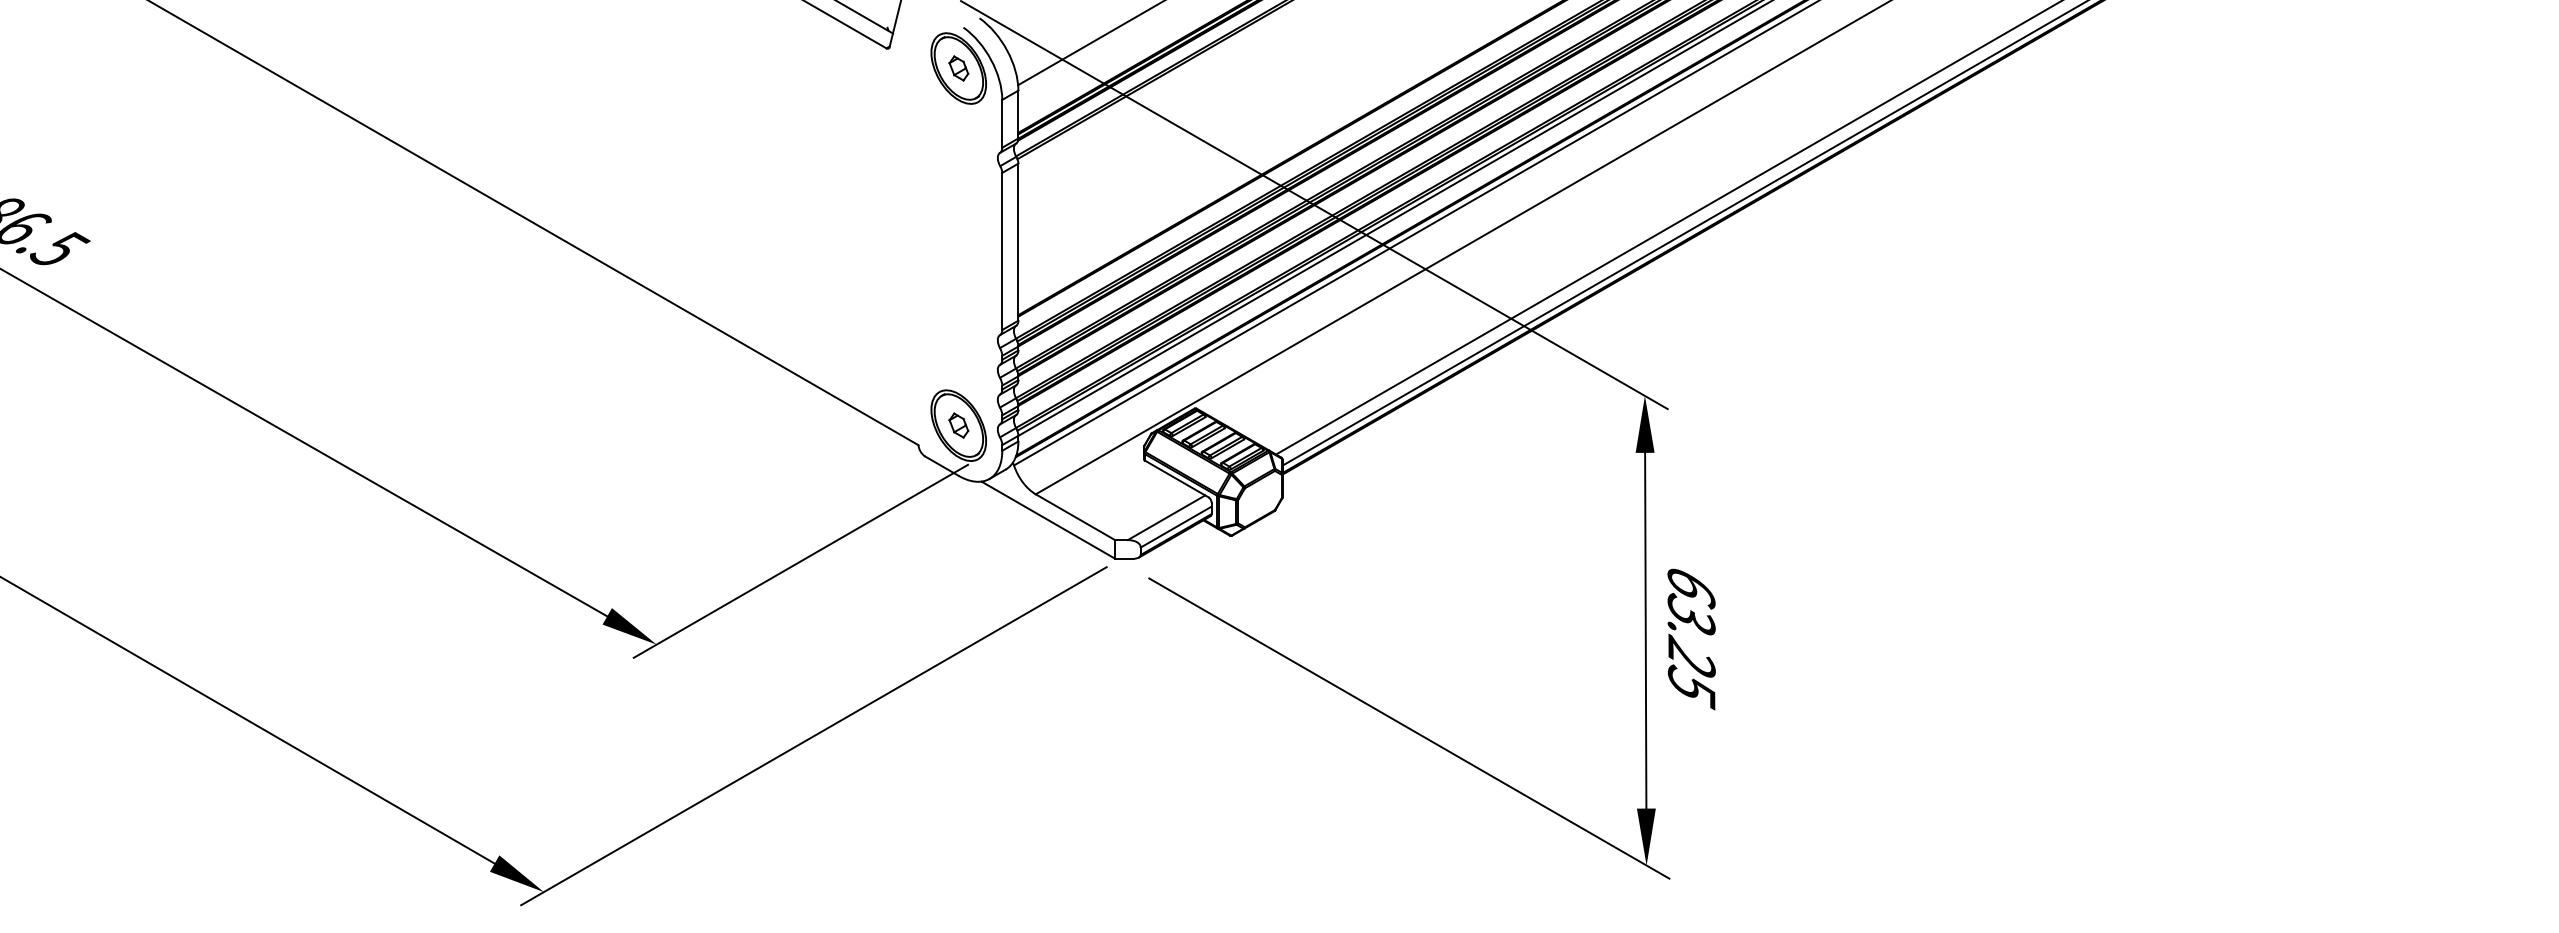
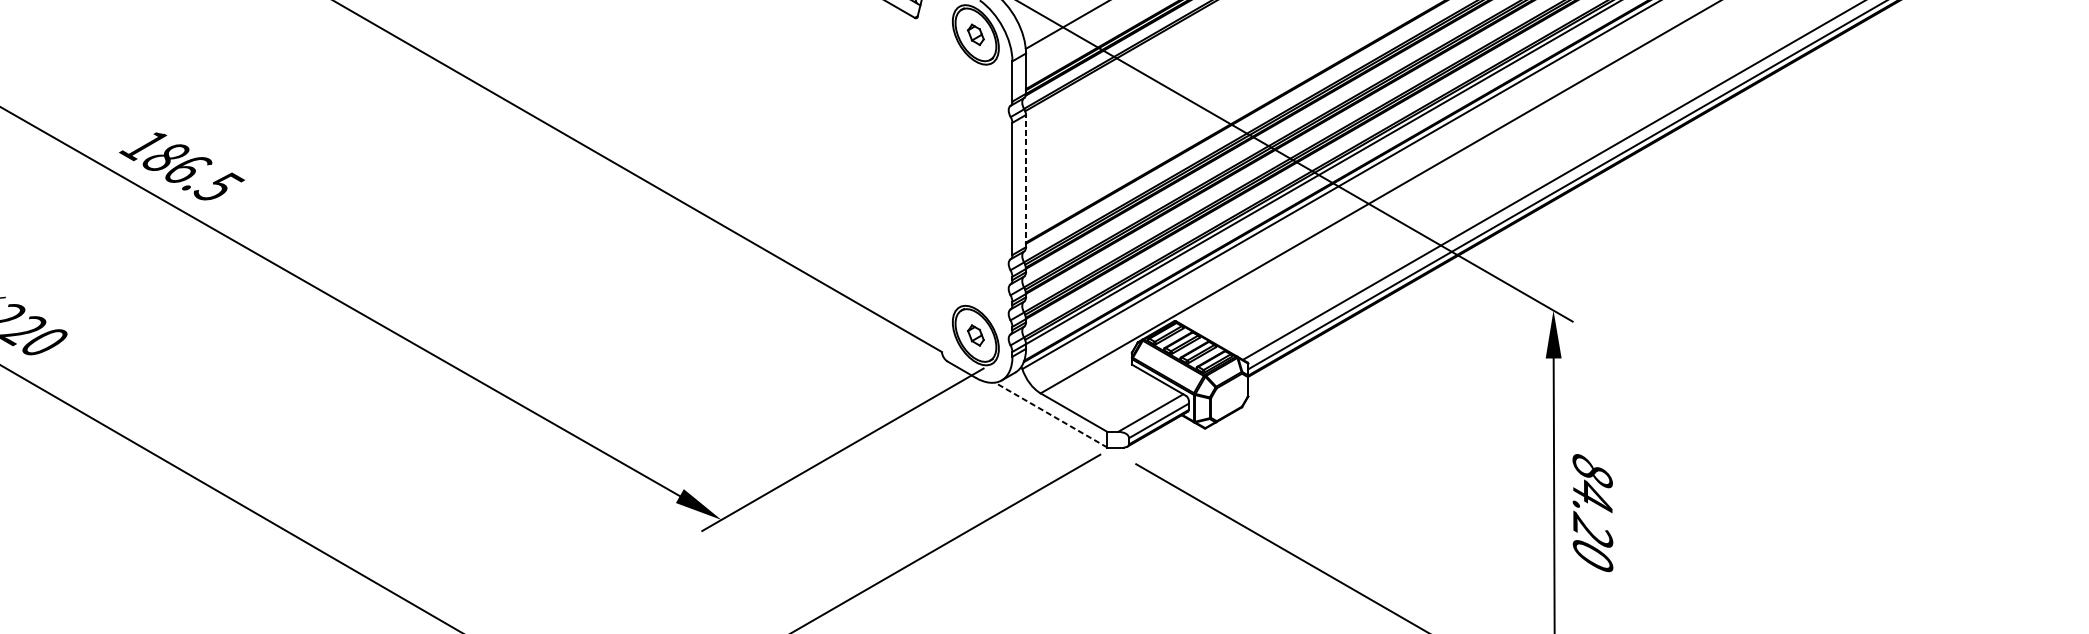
line: (1018, 242) -> (1026, 181), solid -> dashed
line: (1047, 519) -> (1050, 414), solid -> dashed
text: (1691, 638) -> (1592, 514), 63.25 -> 84.20

